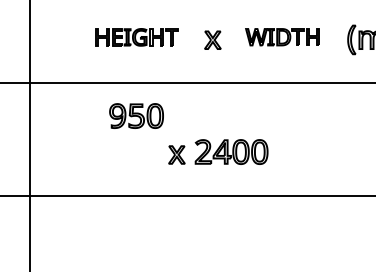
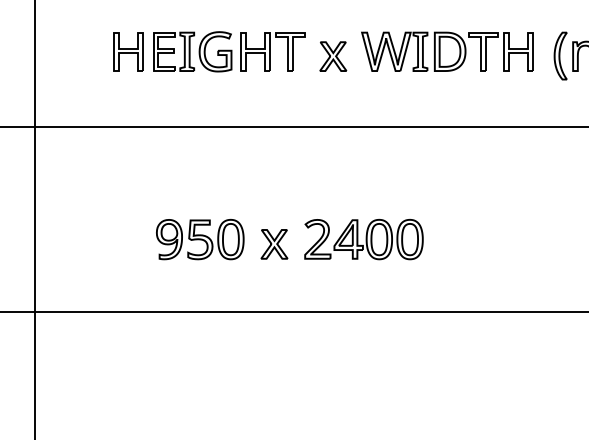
part: (282, 36) -> (447, 50), size x1.43
part: (136, 37) -> (208, 52), size x1.43
part: (136, 115) -> (200, 238), moved

